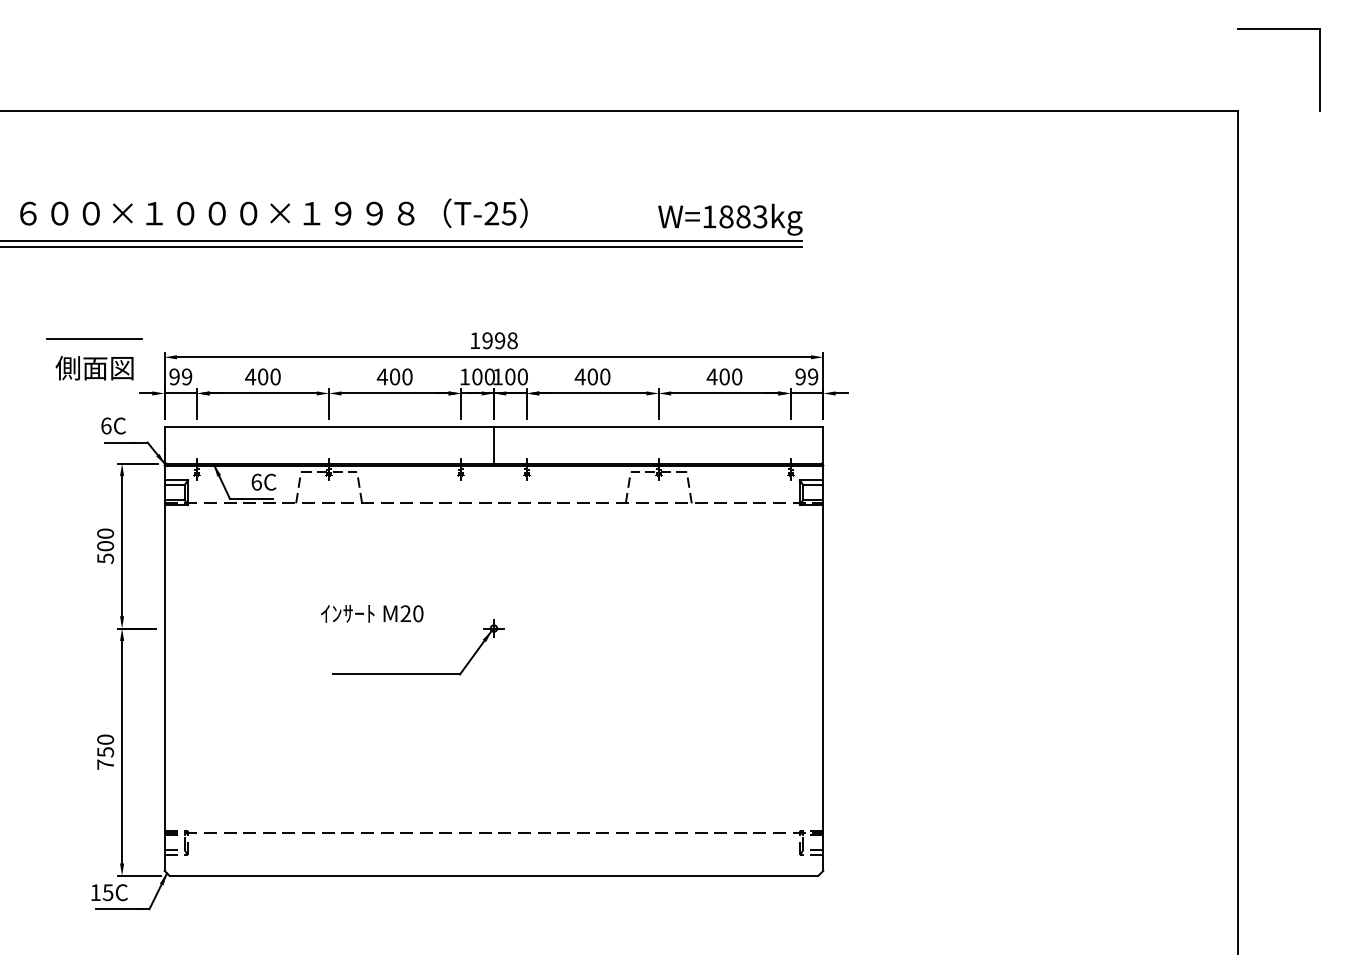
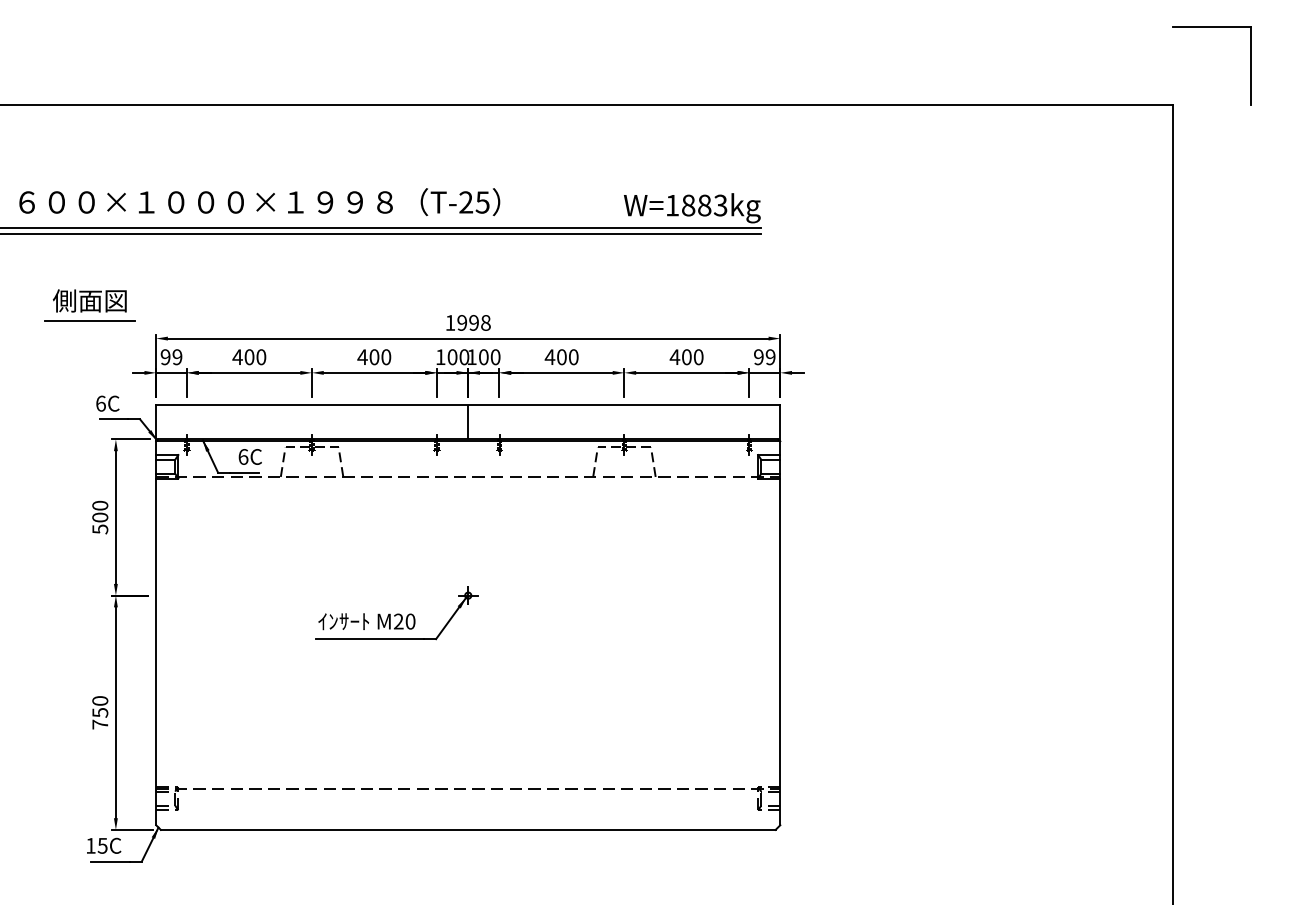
text: (94, 367) -> (89, 300), moved
text: (371, 613) -> (366, 621), moved

